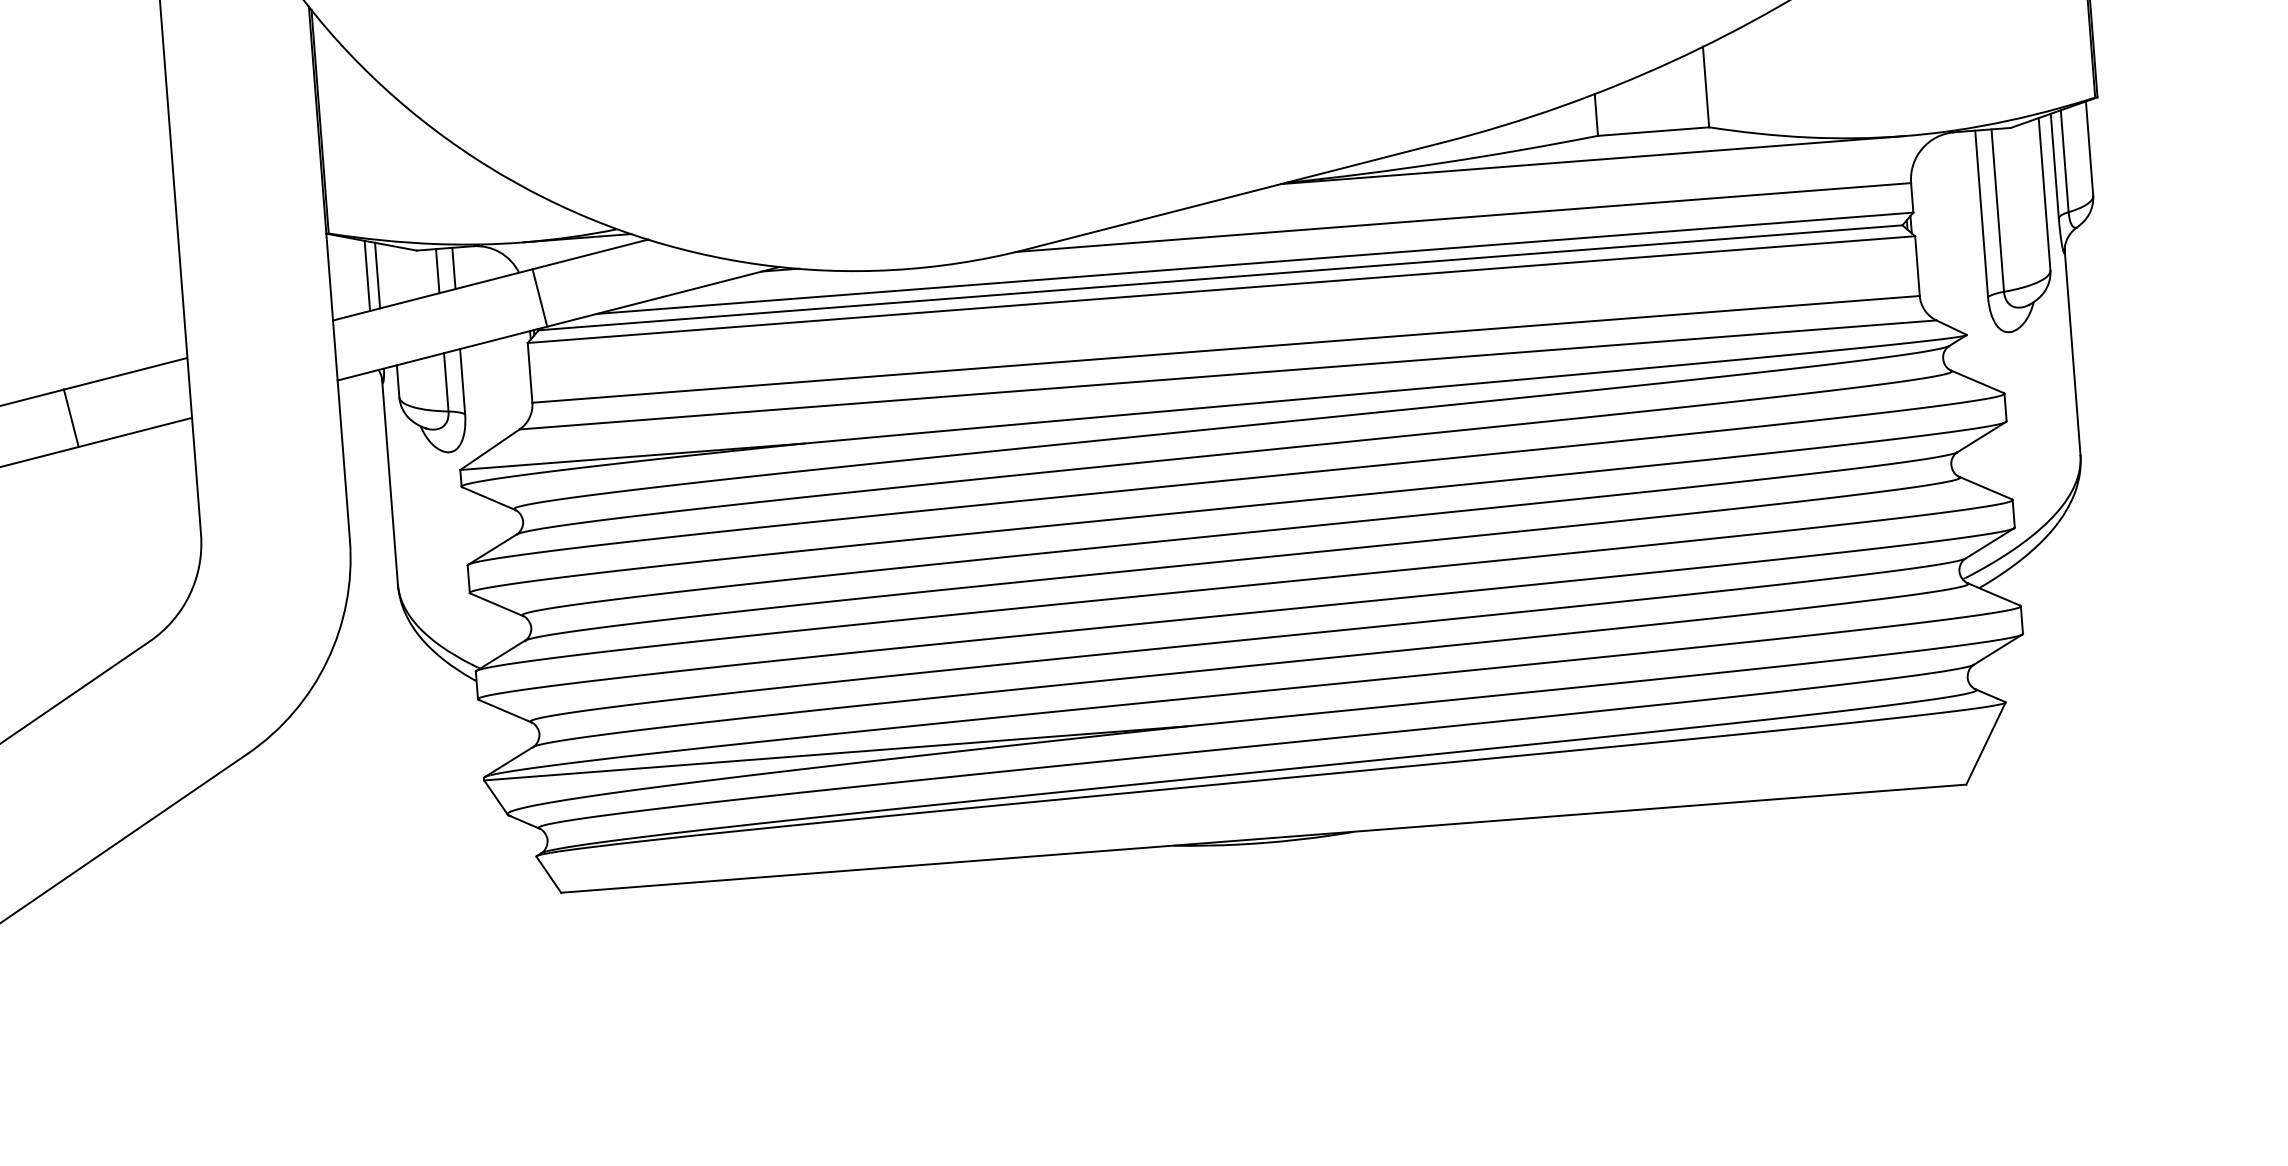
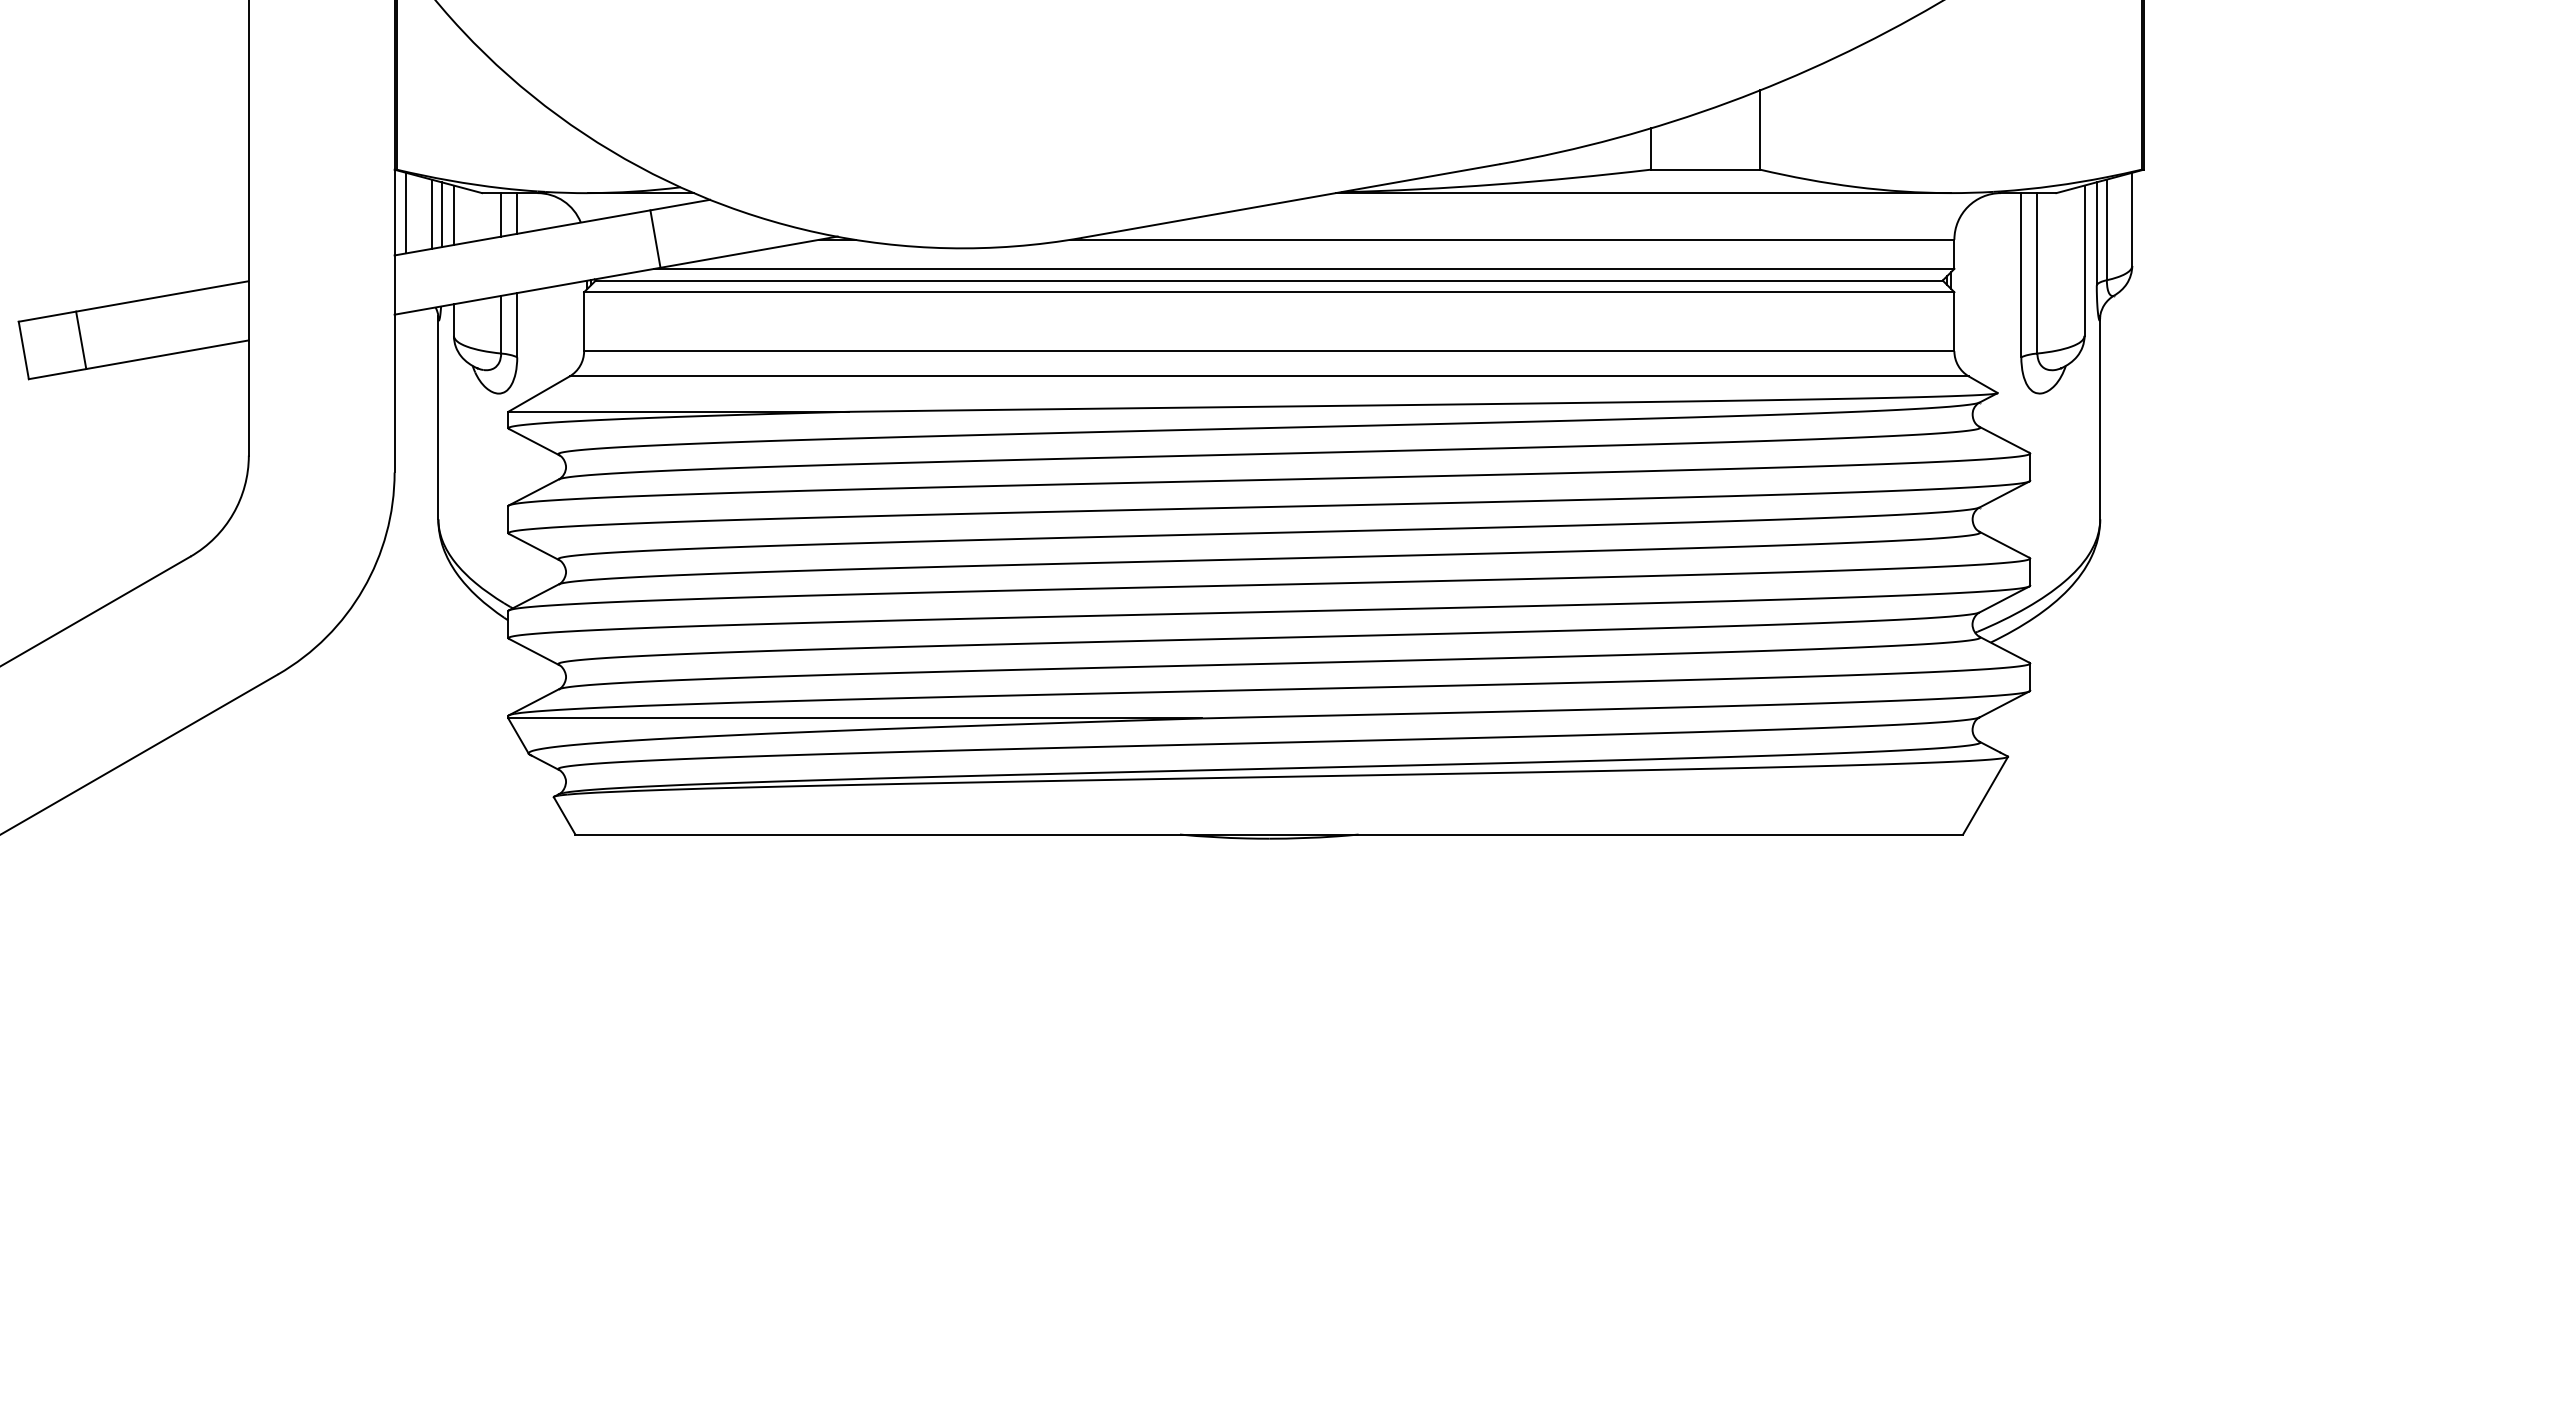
line: (389, 275) -> (453, 215), added
line: (341, 276) -> (406, 212), added
line: (539, 297) -> (655, 238), moved
line: (71, 418) -> (81, 340), moved

